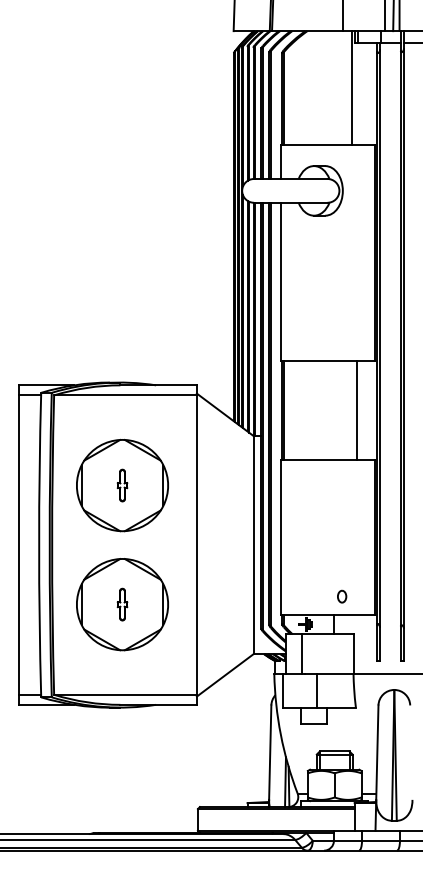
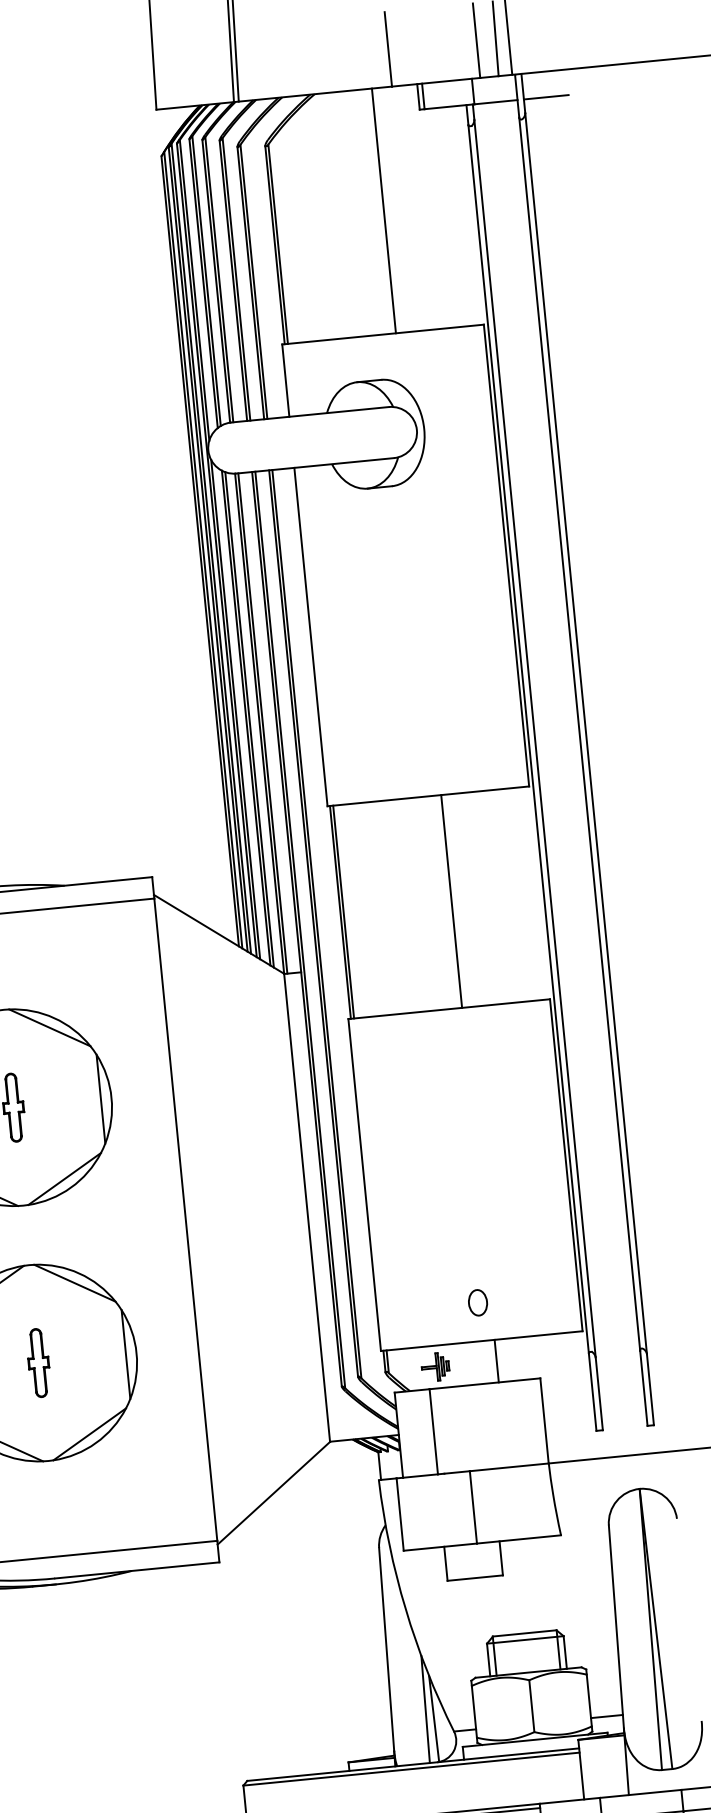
line: (352, 88) -> (384, 211), moved
line: (357, 409) -> (452, 899), moved
part: (342, 596) -> (478, 1302), moved

